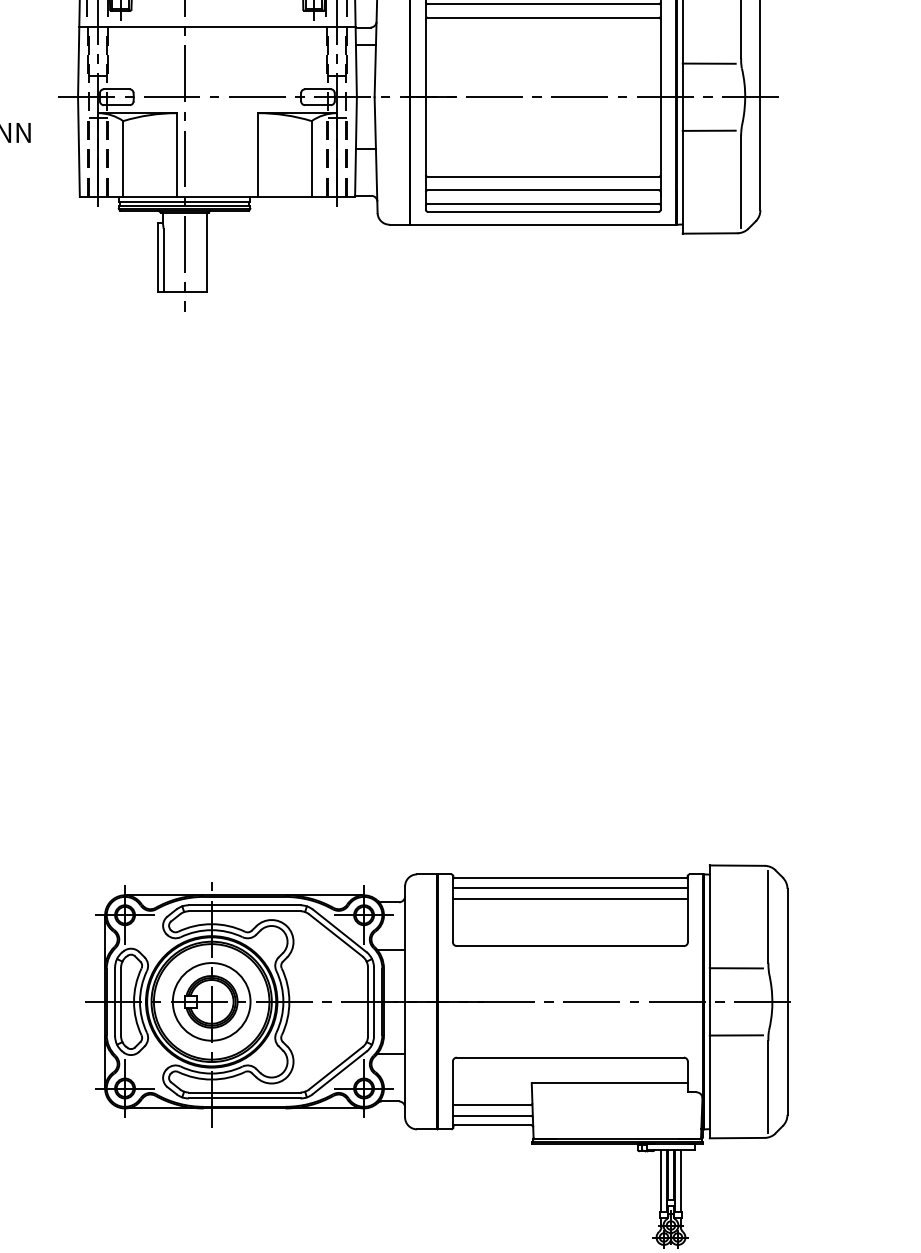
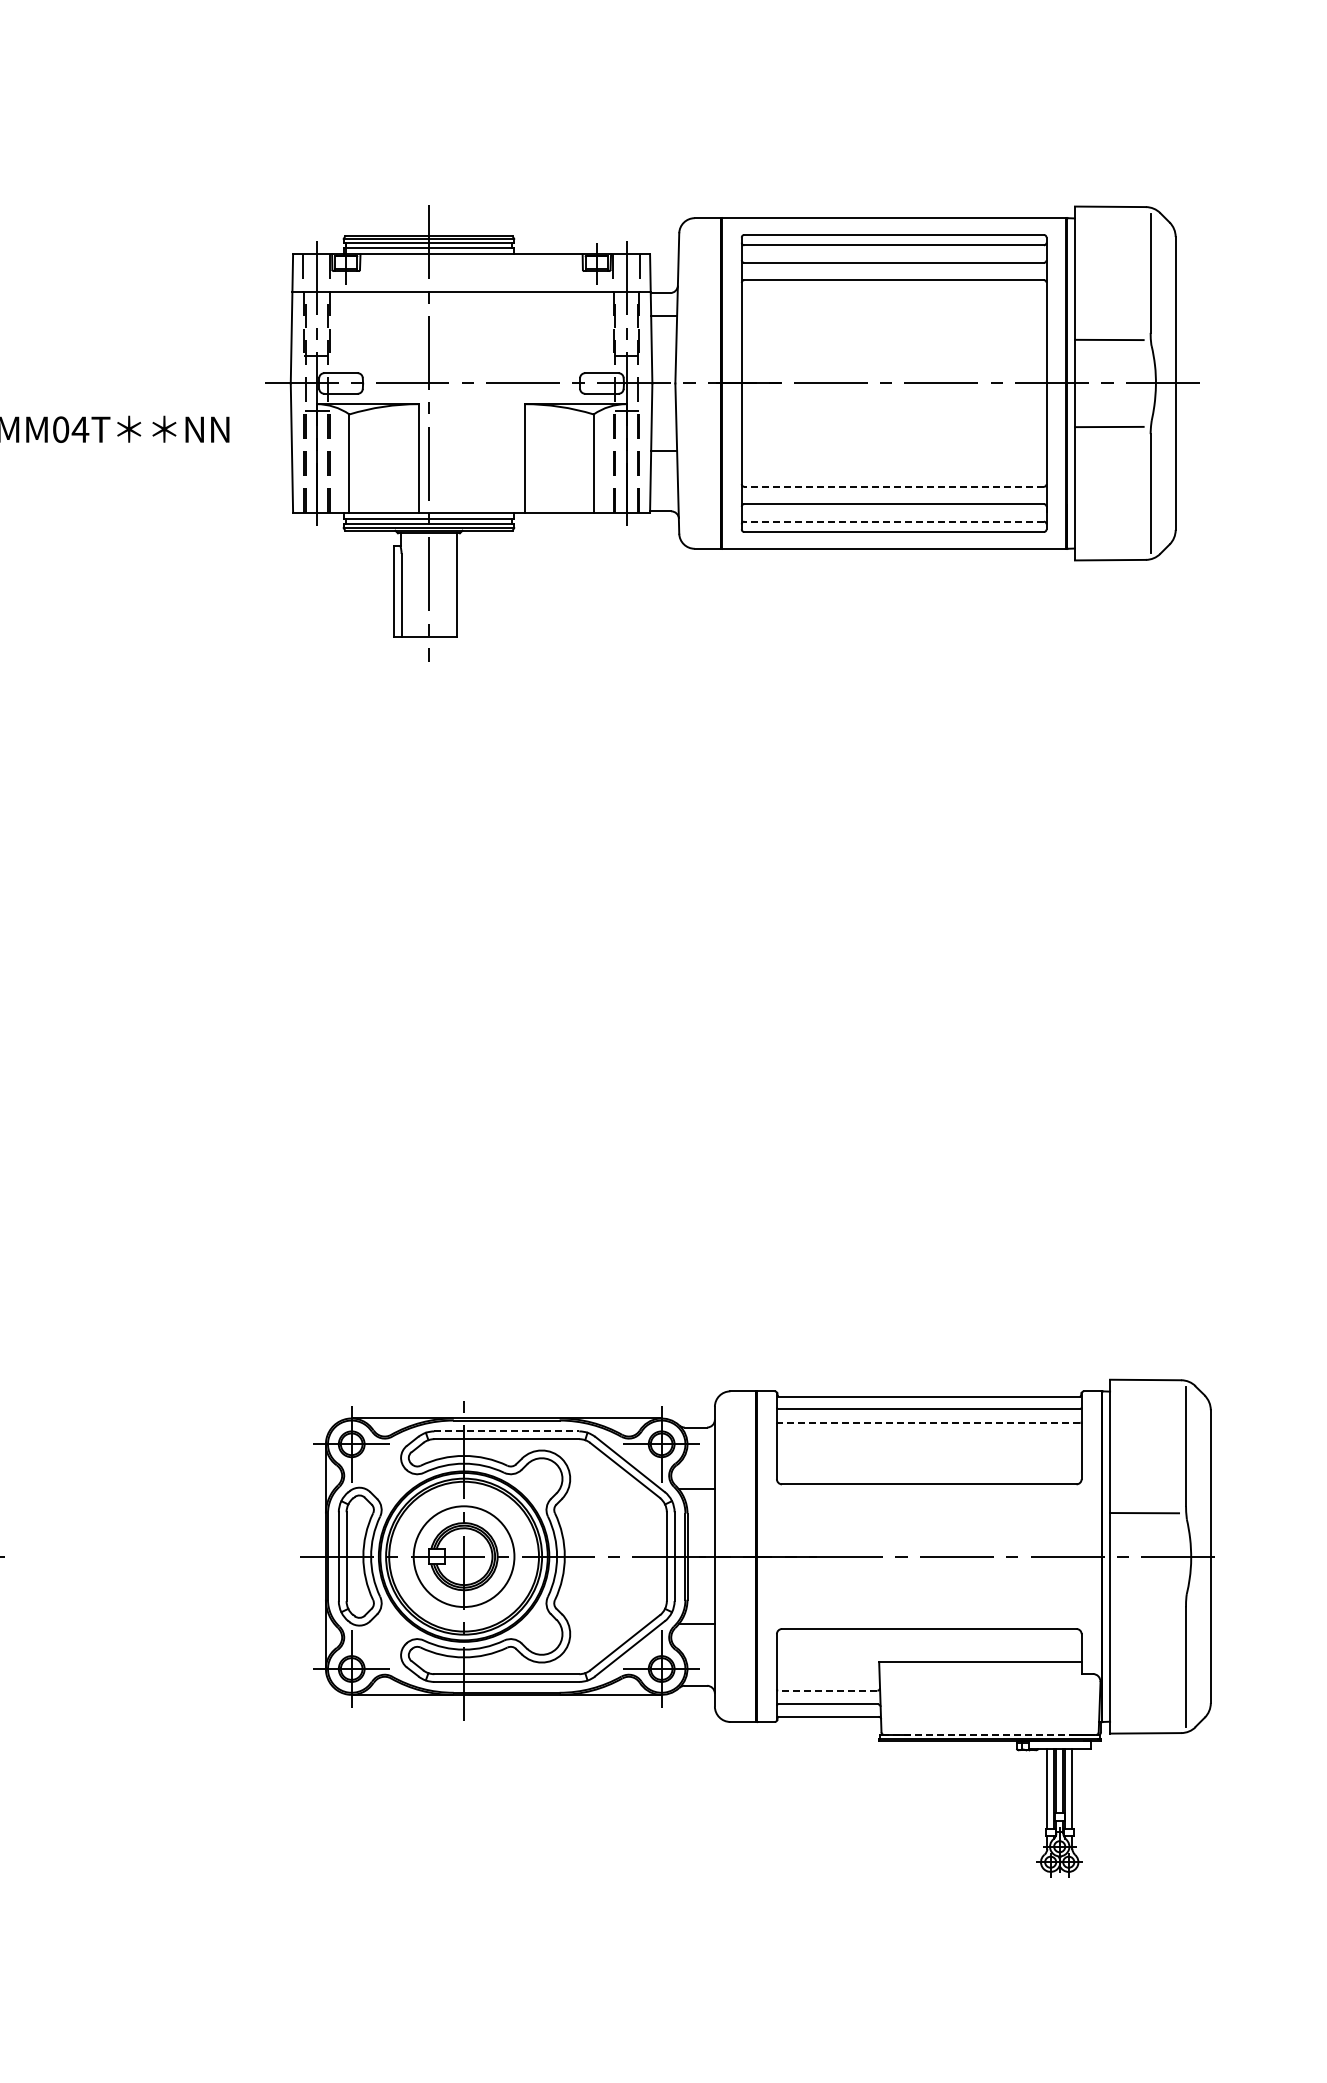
line: (543, 176) -> (894, 486), solid -> dashed
line: (543, 203) -> (894, 521), solid -> dashed
line: (569, 898) -> (928, 1422), solid -> dashed
line: (245, 905) -> (507, 1431), solid -> dashed
line: (736, 1035) -> (1144, 1600), removed
line: (491, 1105) -> (827, 1690), solid -> dashed
line: (617, 1139) -> (990, 1734), solid -> dashed

